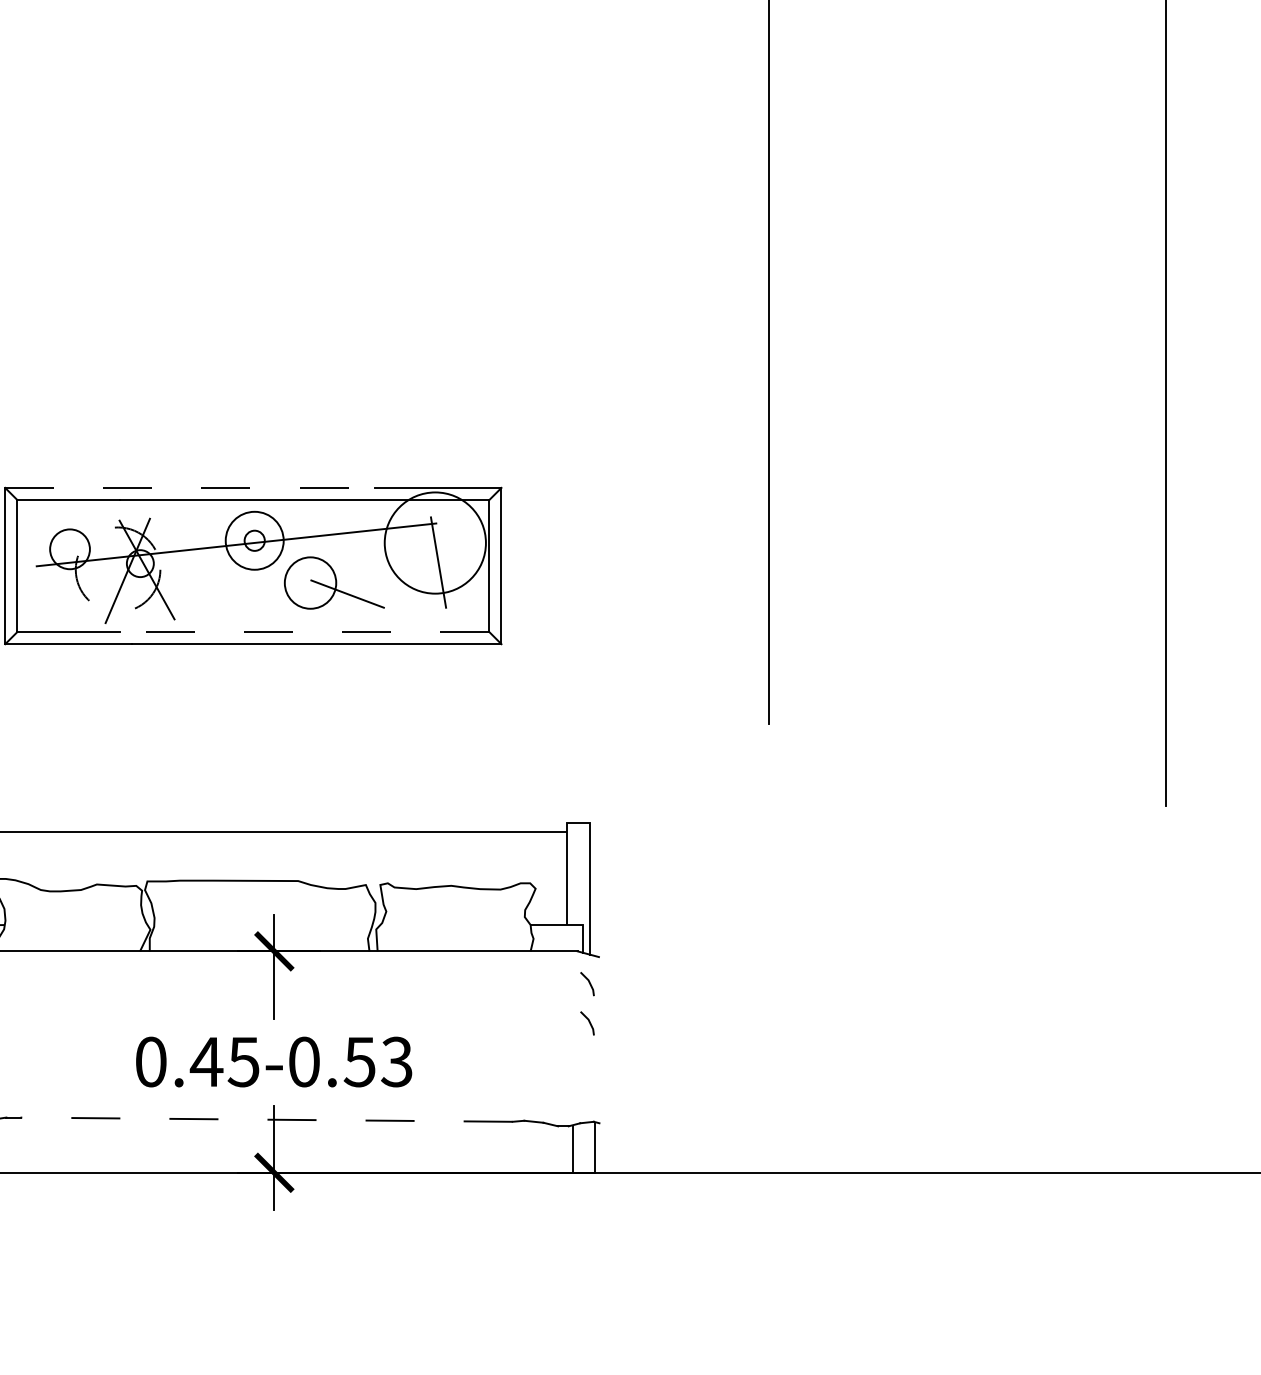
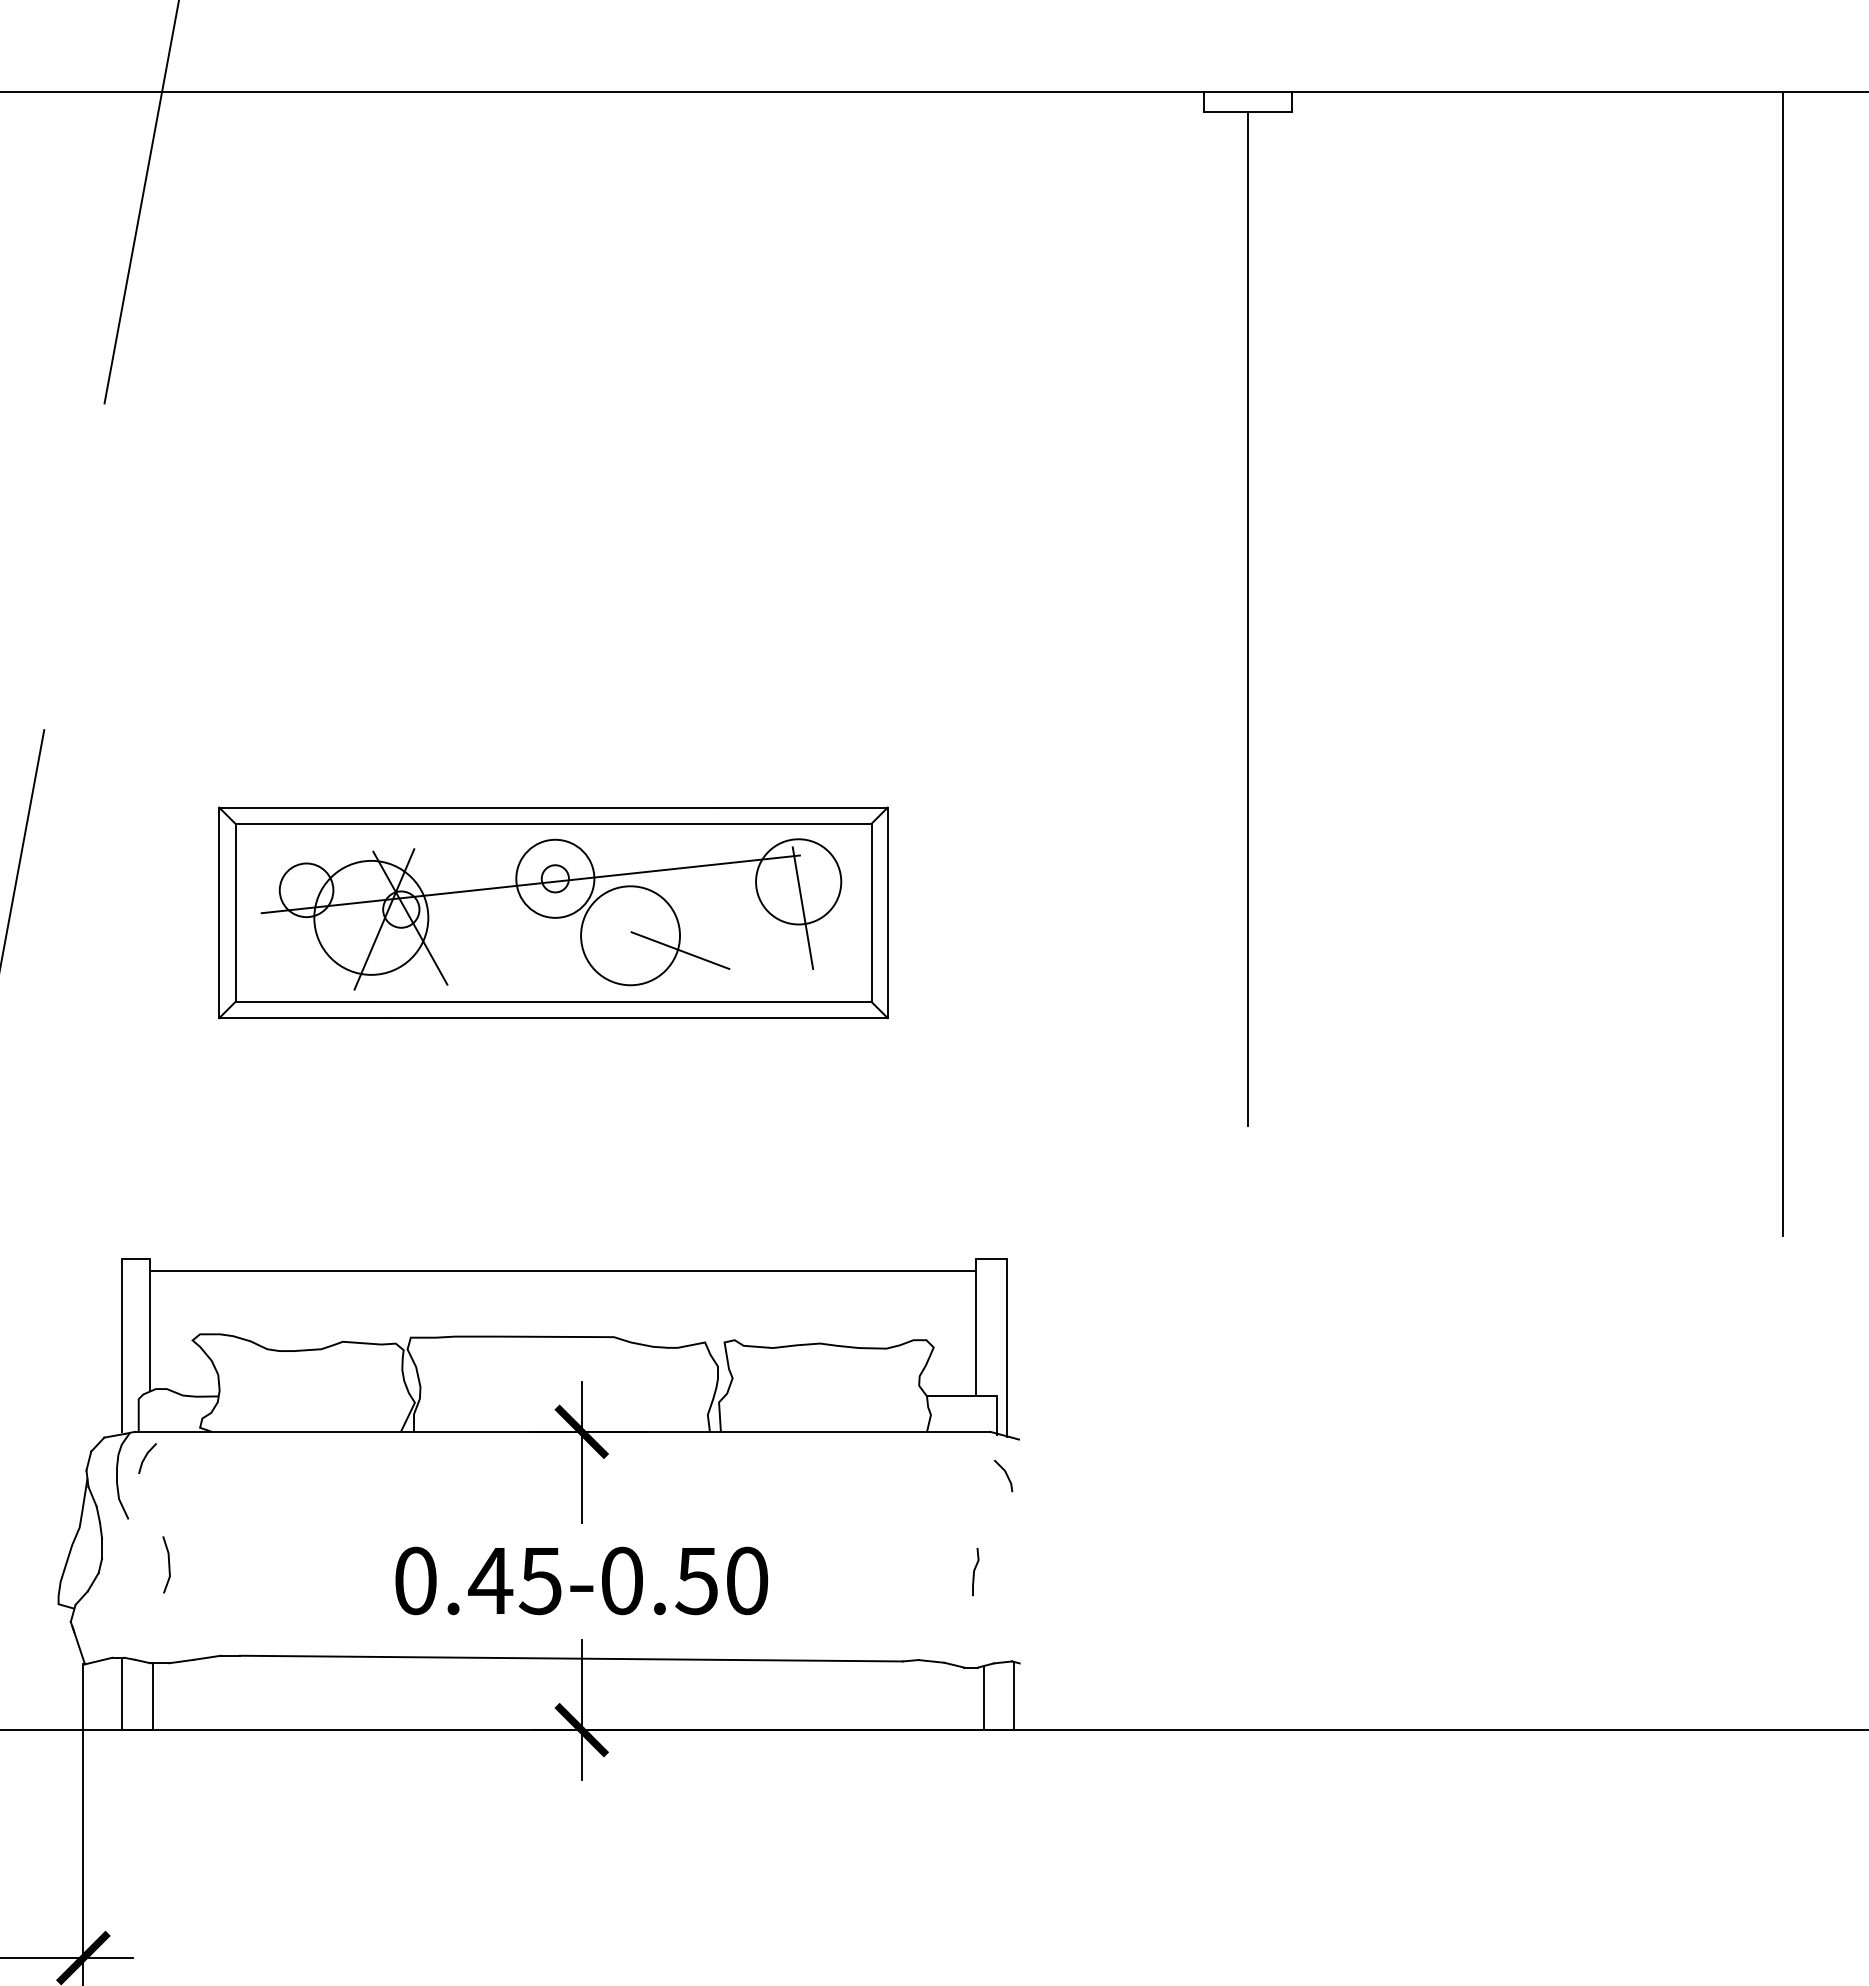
line: (190, 487) -> (468, 807), dashed -> solid
circle: (435, 542) -> (798, 881), size x0.62
circle: (118, 569) -> (371, 917), dashed -> solid
circle: (310, 582) -> (630, 935), size x1.43
line: (303, 631) -> (621, 1001), dashed -> solid
line: (588, 1022) -> (1005, 1527), removed
line: (565, 1055) -> (974, 1572), added
text: (396, 1061) -> (746, 1580), 0.45-0.53 -> 0.45-0.50
line: (265, 1119) -> (570, 1658), dashed -> solid

